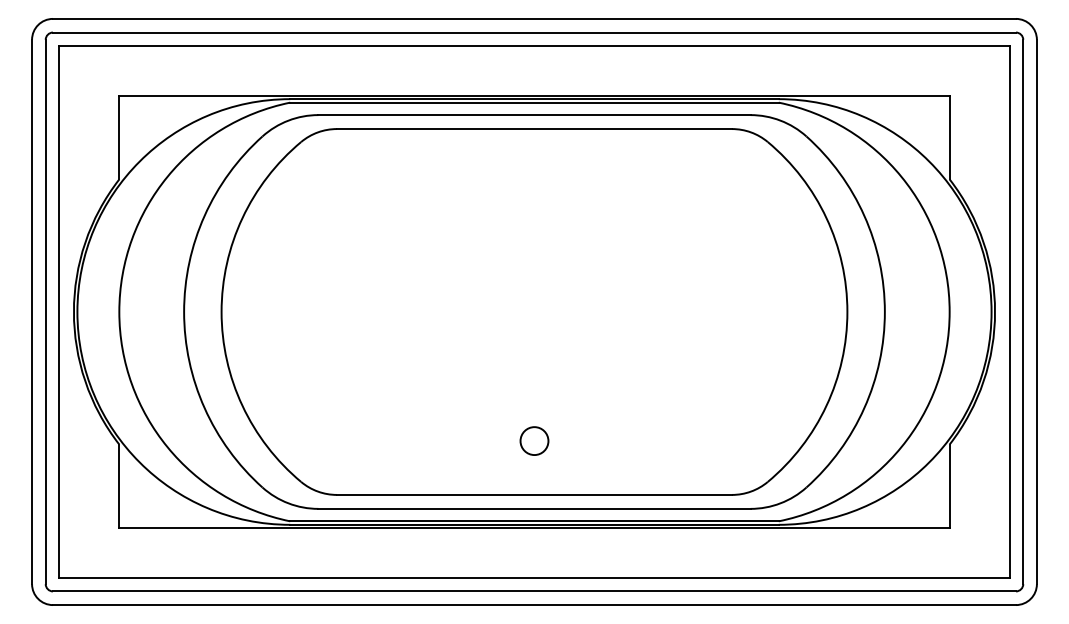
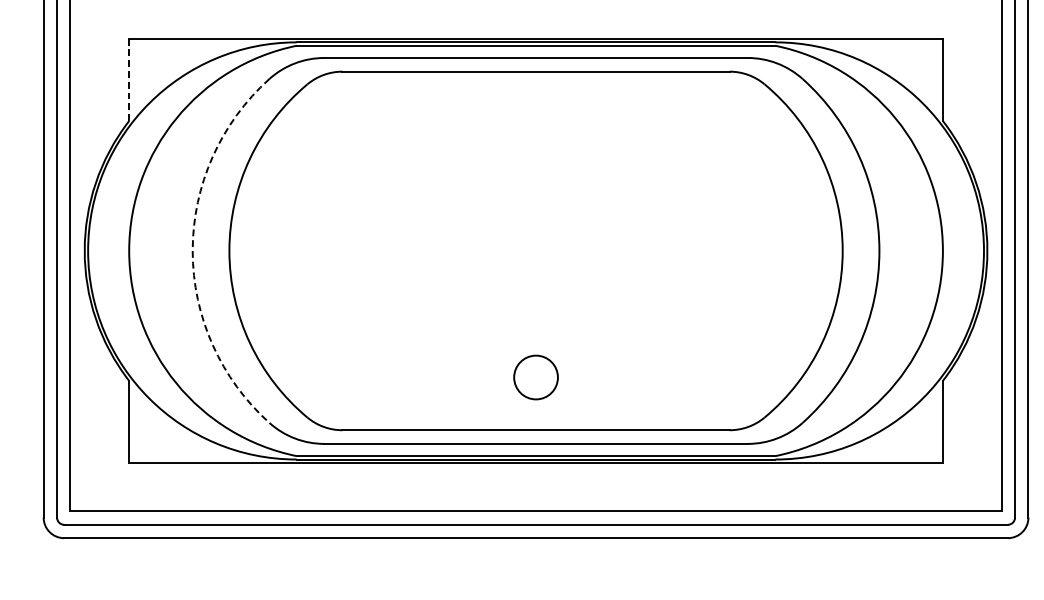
line: (119, 137) -> (129, 79), solid -> dashed
arc: (184, 312) -> (193, 251), solid -> dashed
circle: (534, 440) -> (536, 376), size x1.6

